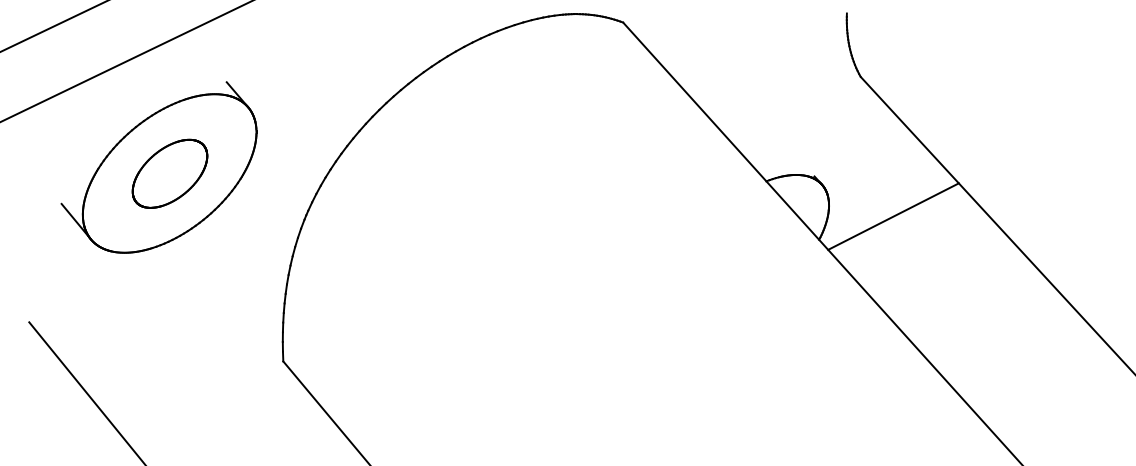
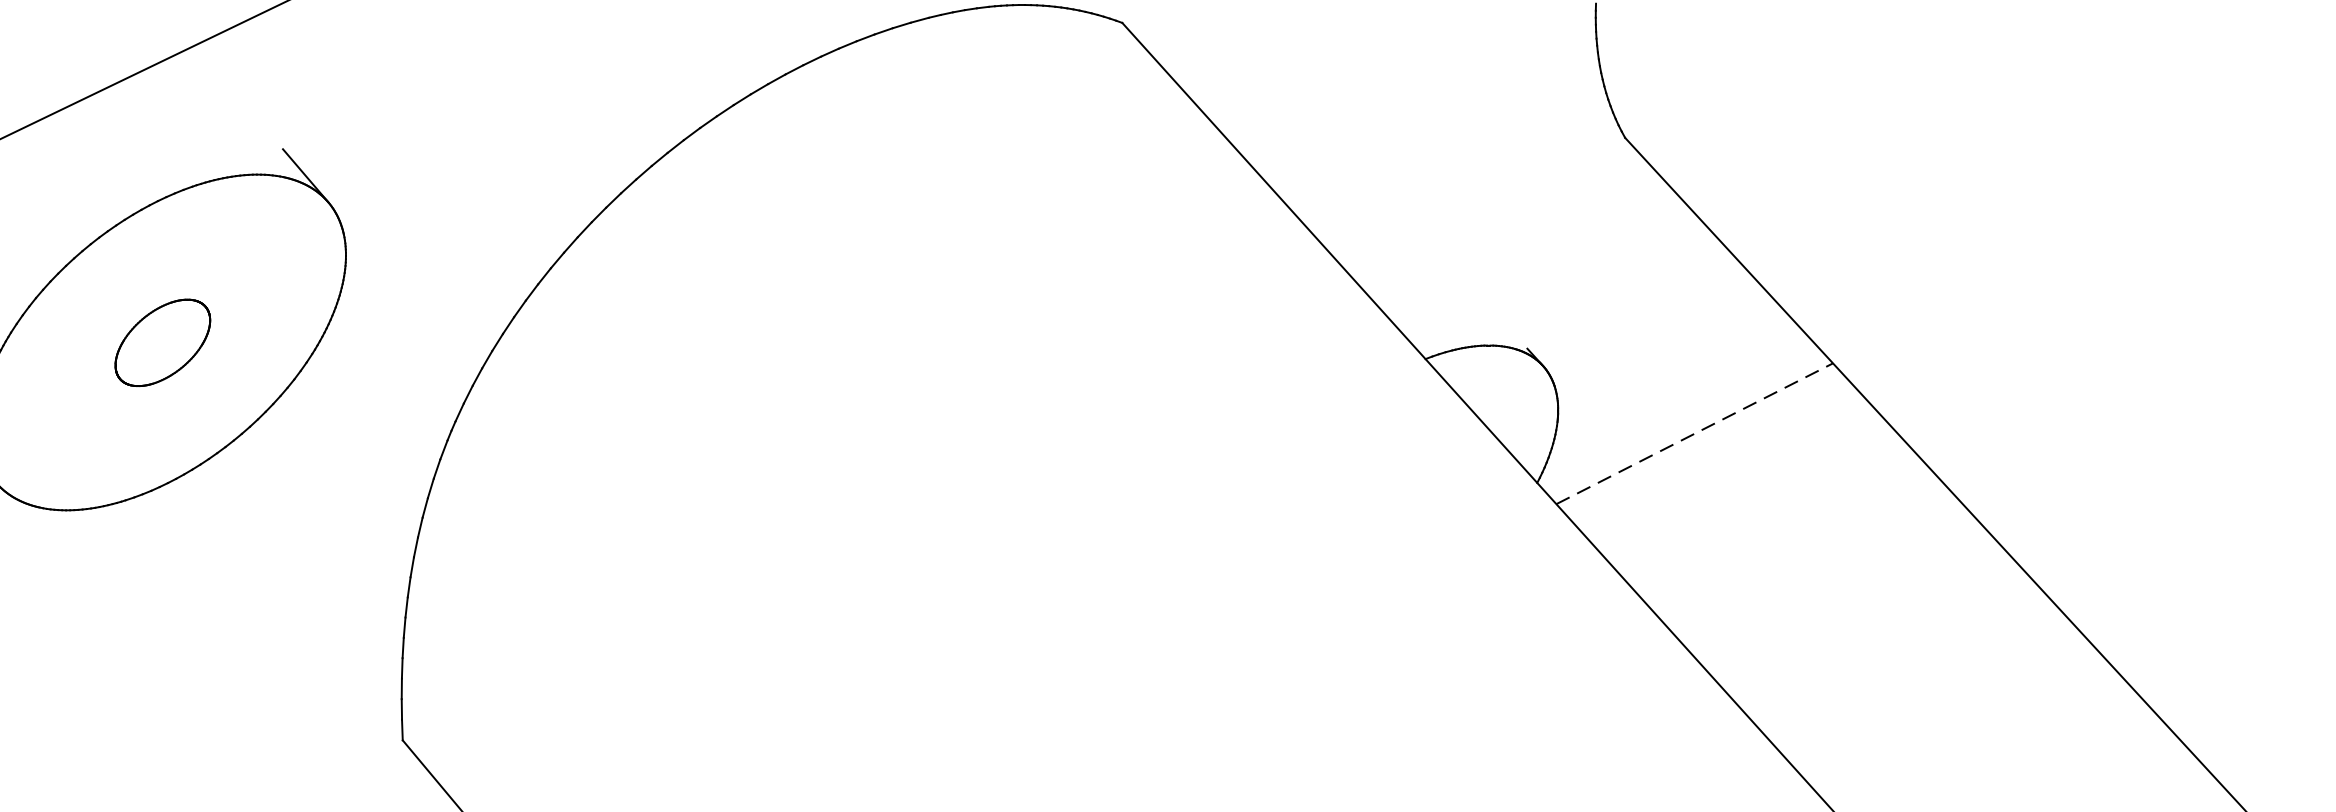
part: (169, 173) -> (161, 342), size x0.6
line: (893, 216) -> (1694, 433), solid -> dashed

